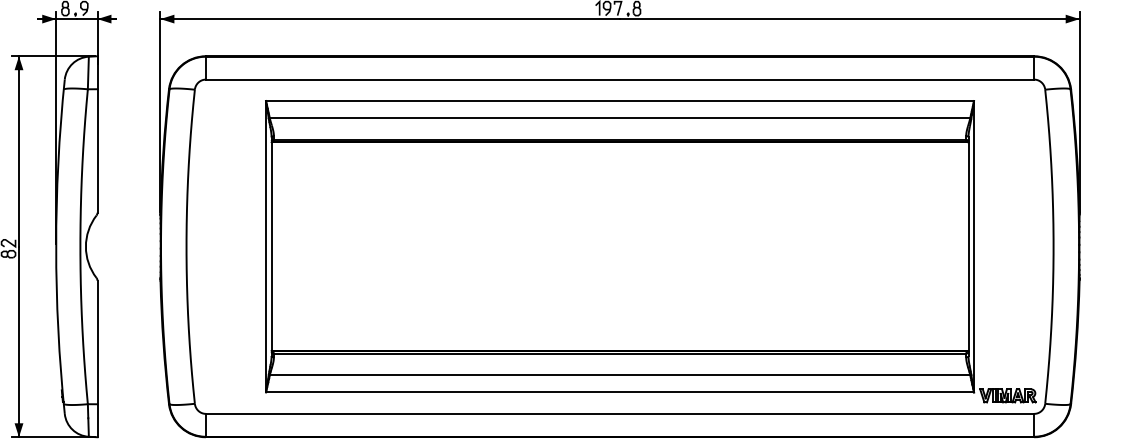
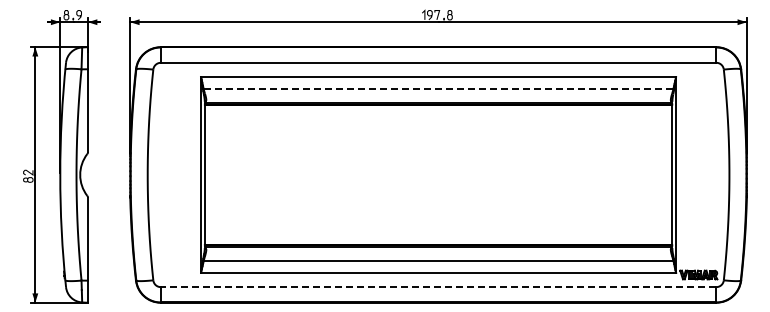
line: (619, 117) -> (438, 88), solid -> dashed
line: (619, 414) -> (438, 287), solid -> dashed

